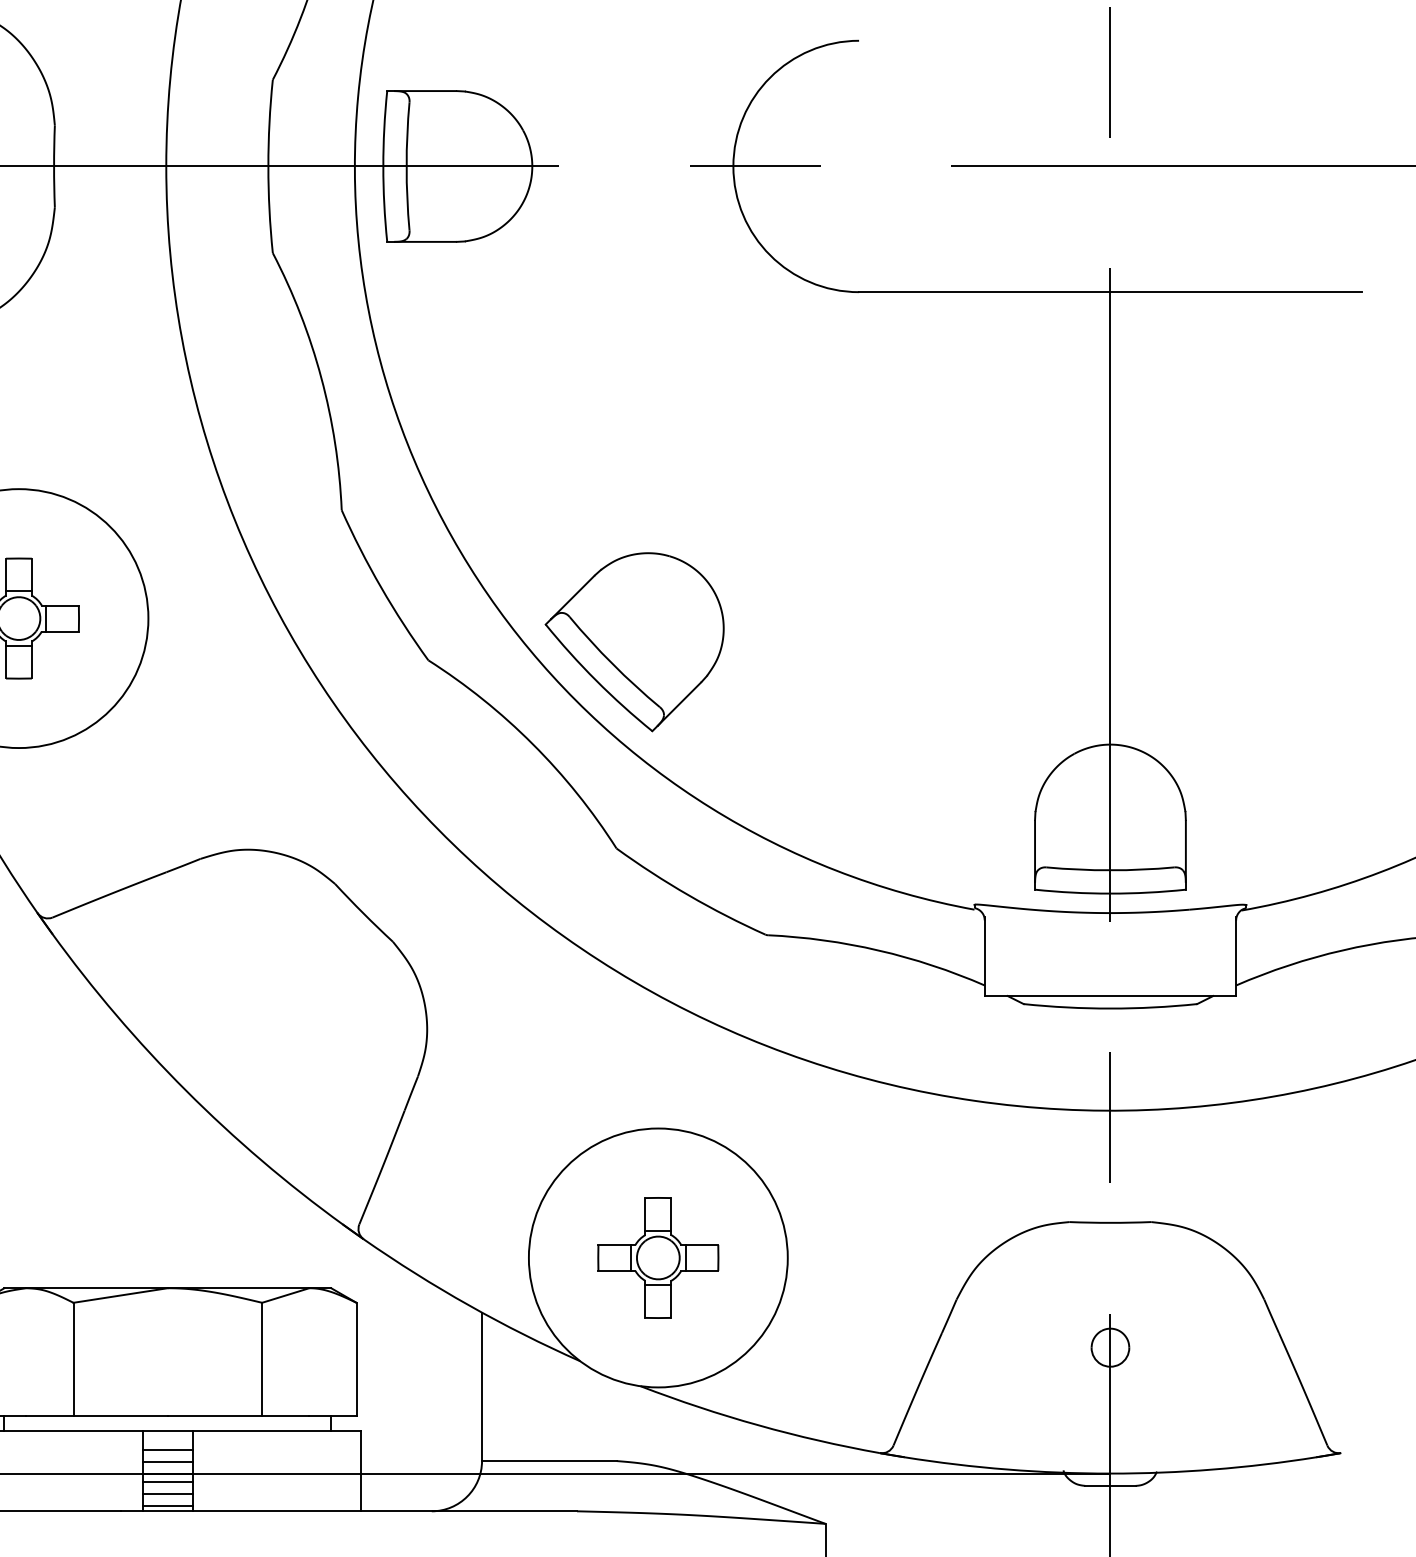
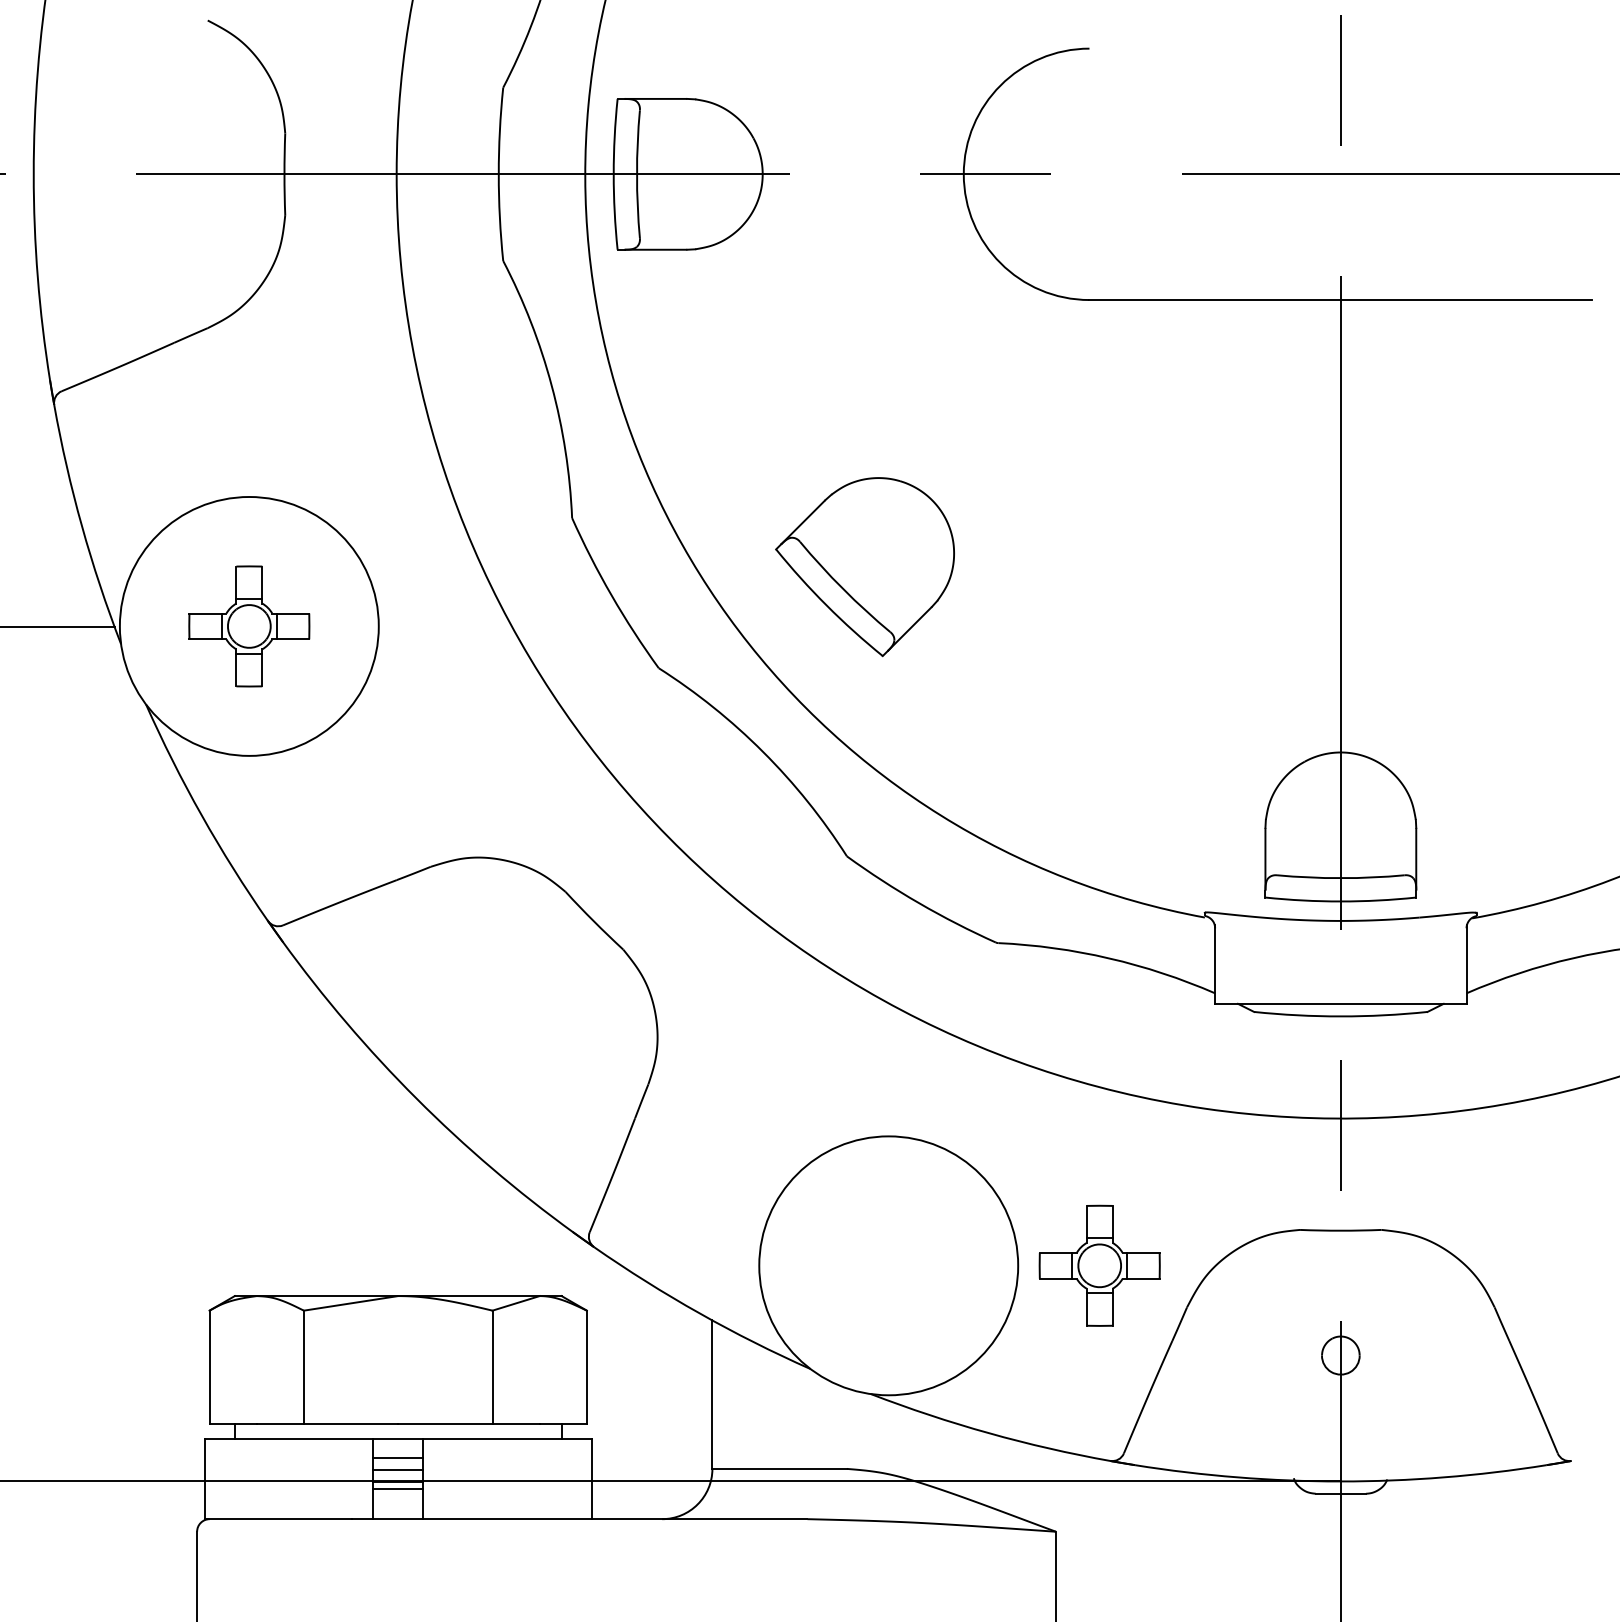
part: (634, 642) -> (864, 567), moved
part: (658, 1257) -> (1099, 1265), moved
line: (168, 1493) -> (398, 1501), removed
line: (168, 1505) -> (398, 1513), removed

